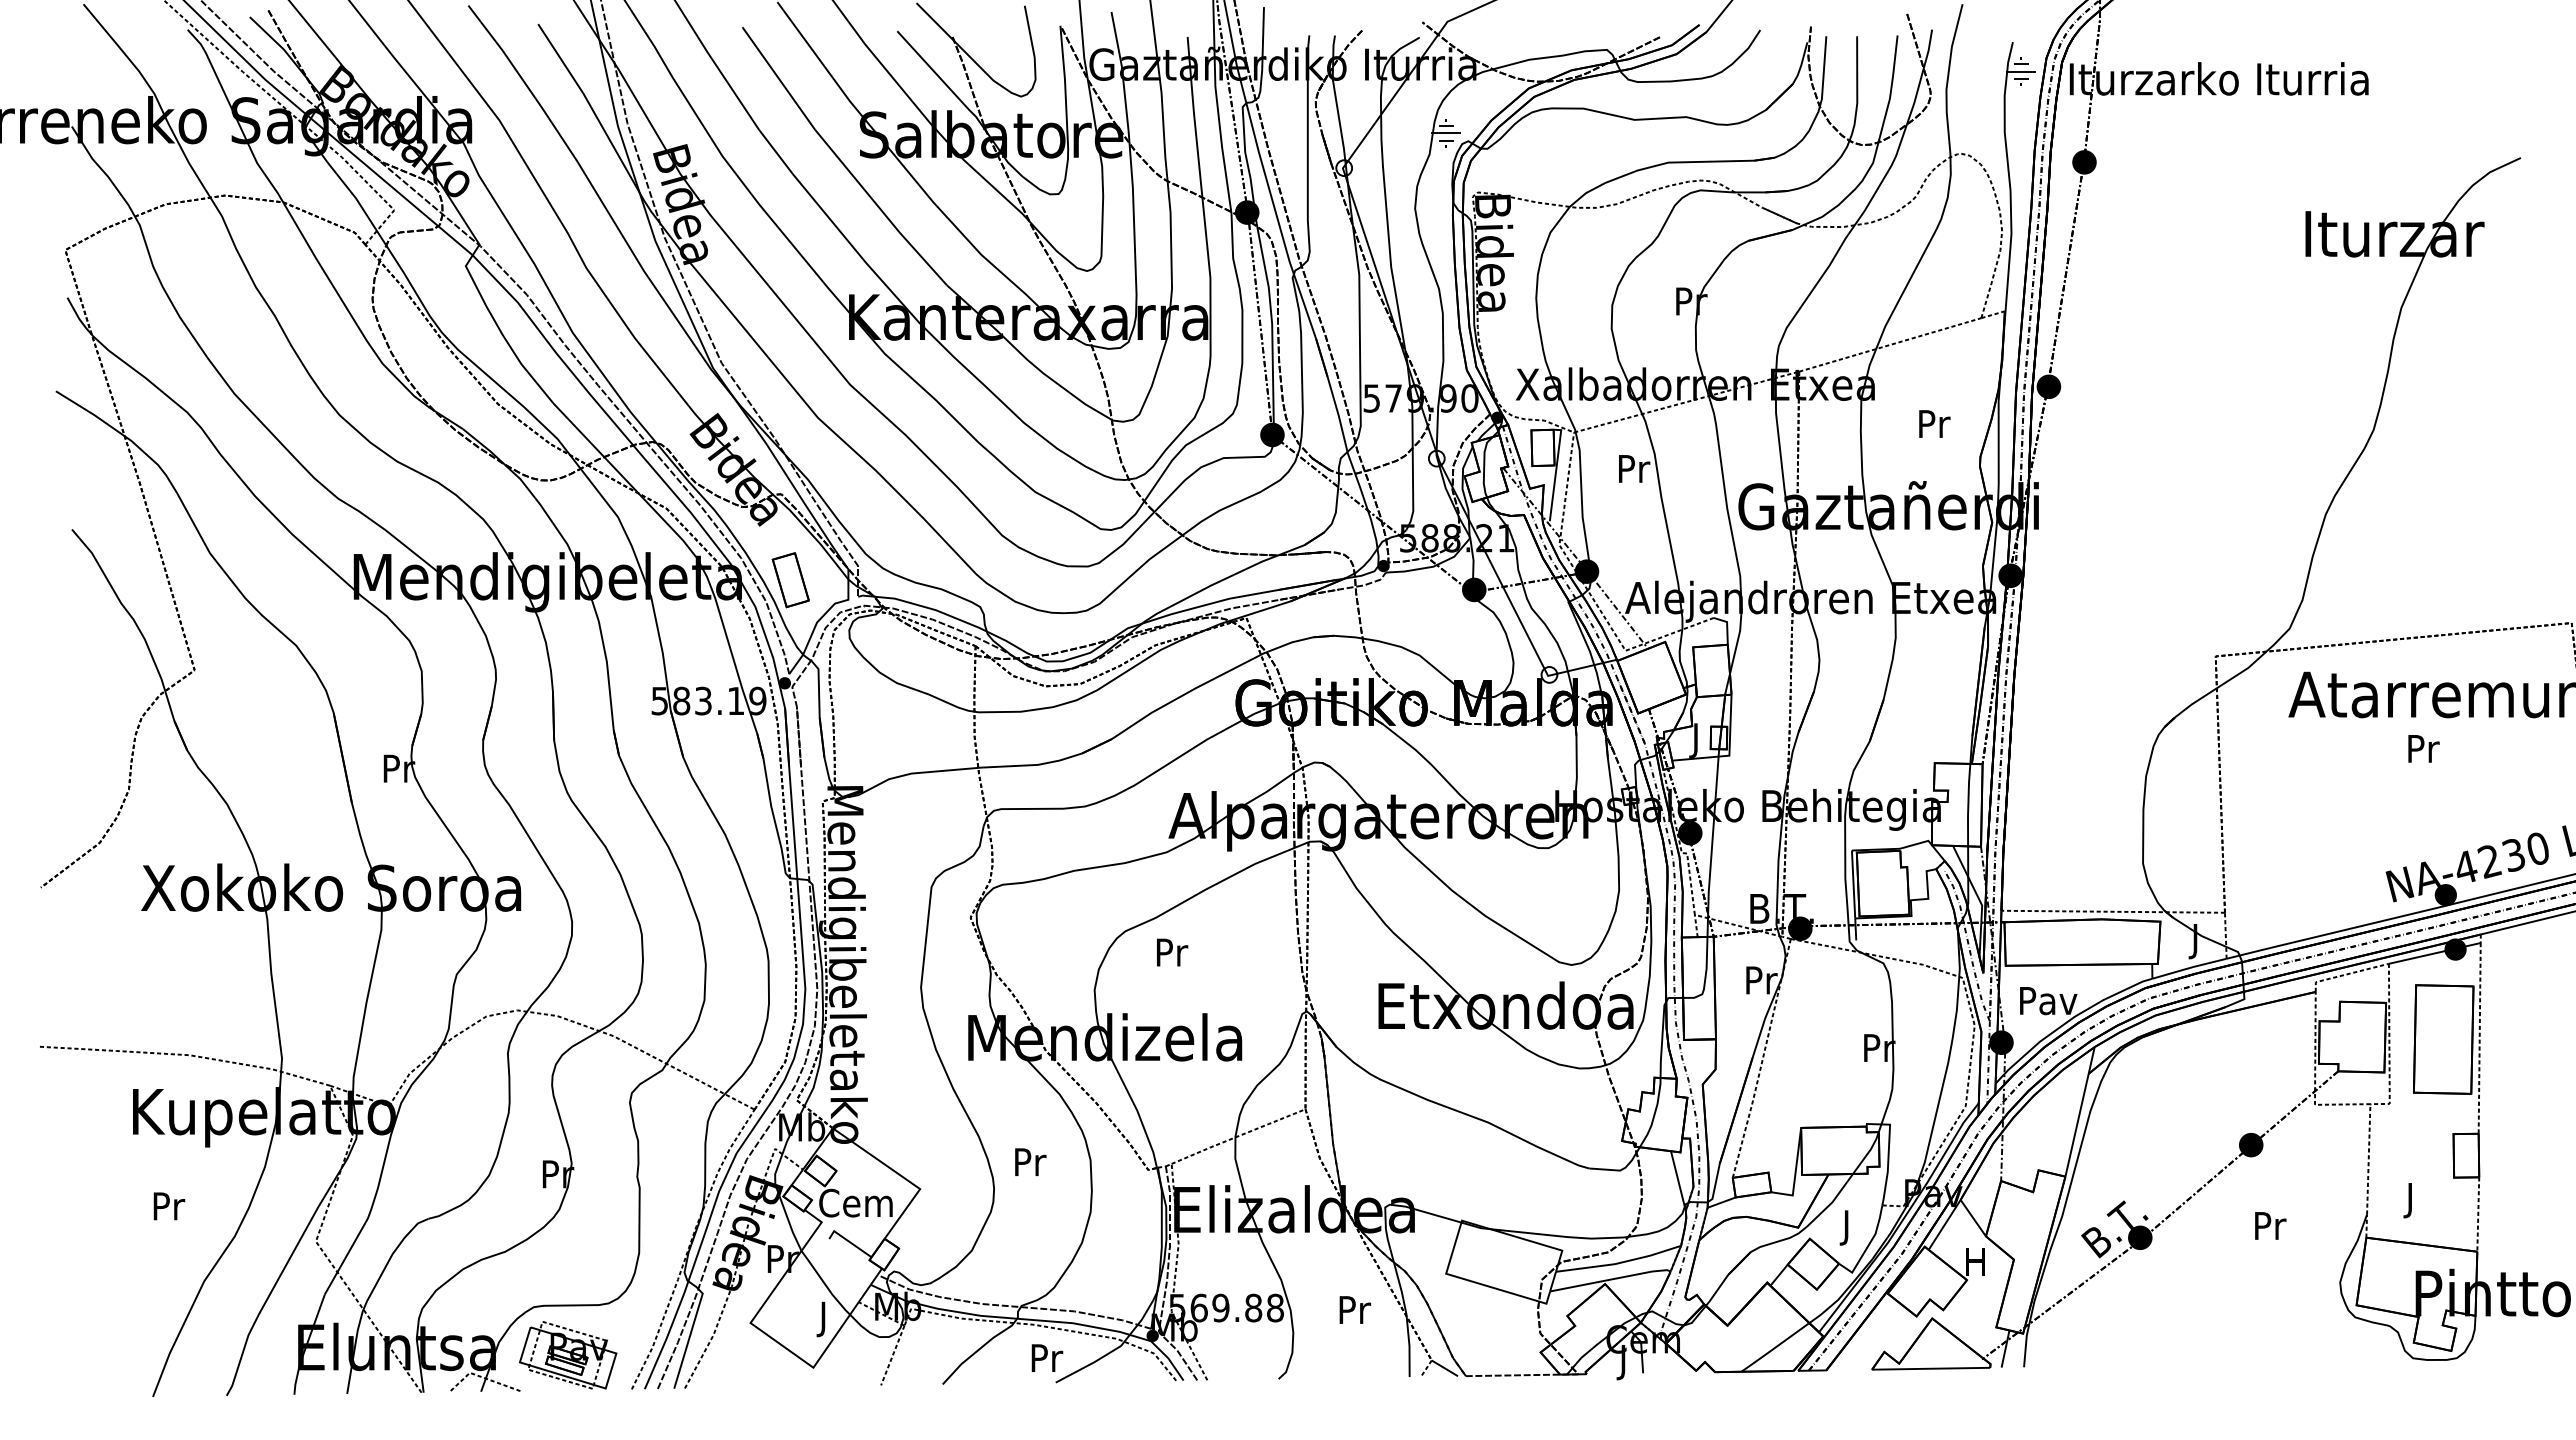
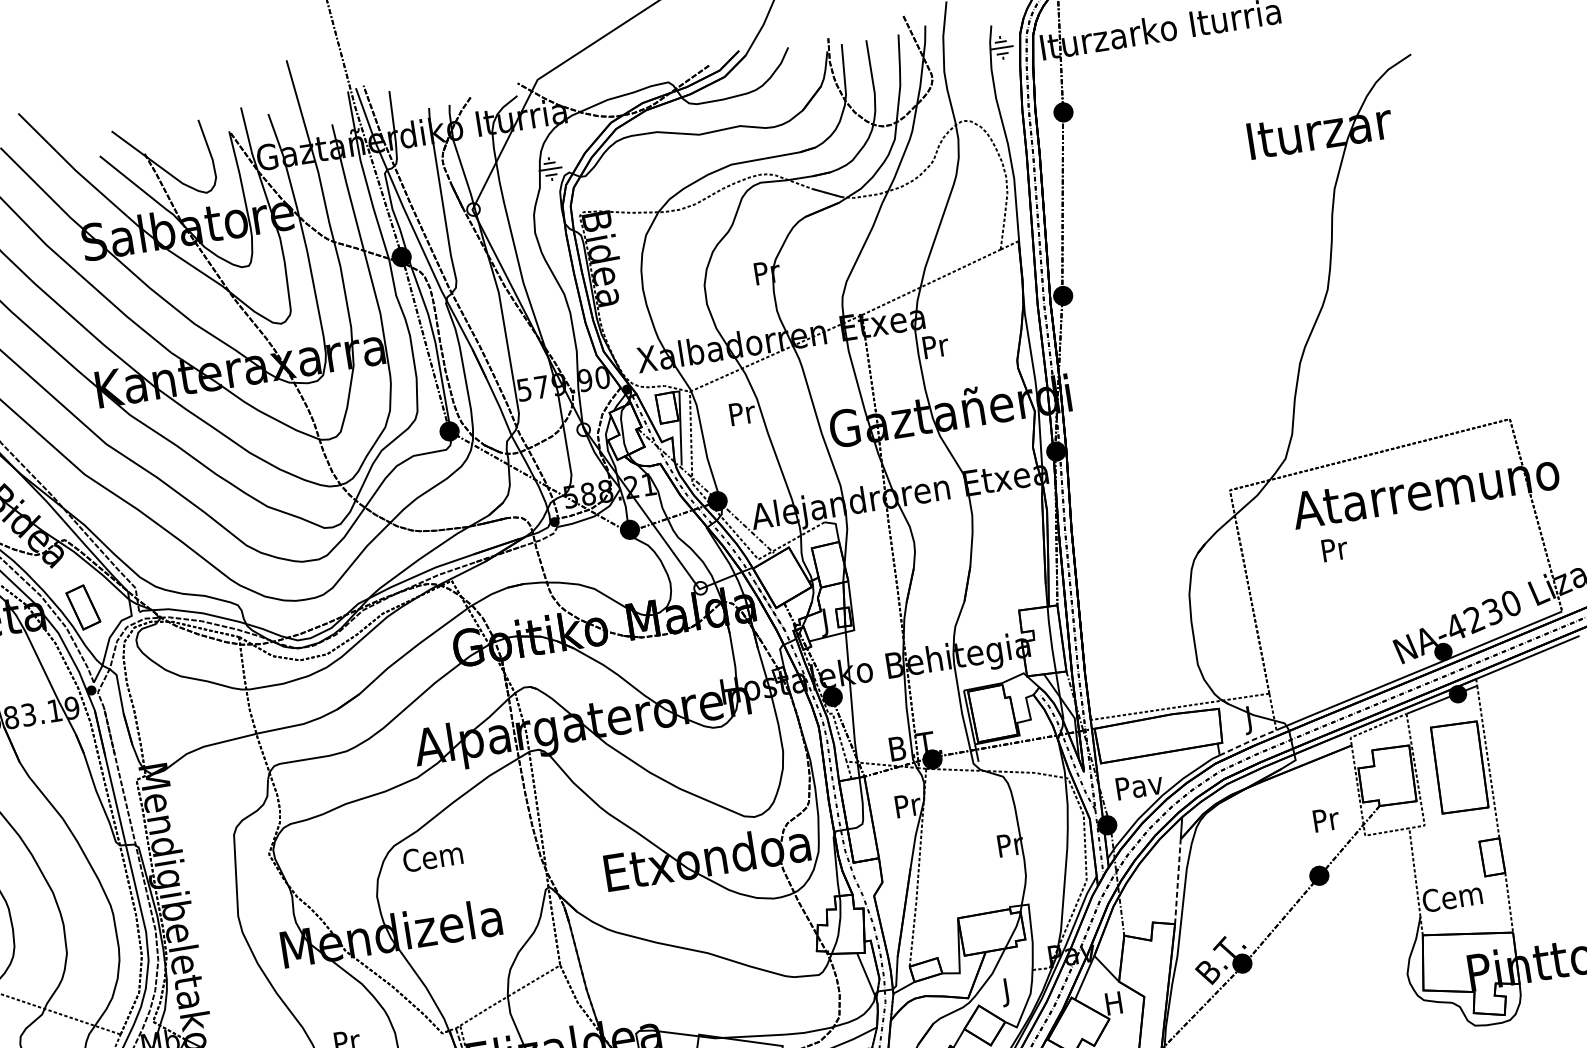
text: (1934, 423) -> (935, 345), moved
text: (2423, 748) -> (1334, 549), moved
text: (1170, 952) -> (432, 857), Pr -> Cem
line: (2190, 967) -> (1248, 741), solid -> dashed
line: (2077, 1125) -> (1178, 881), solid -> dashed
text: (2409, 1200) -> (1452, 900), J -> Cem
text: (2270, 1225) -> (1326, 819), moved

